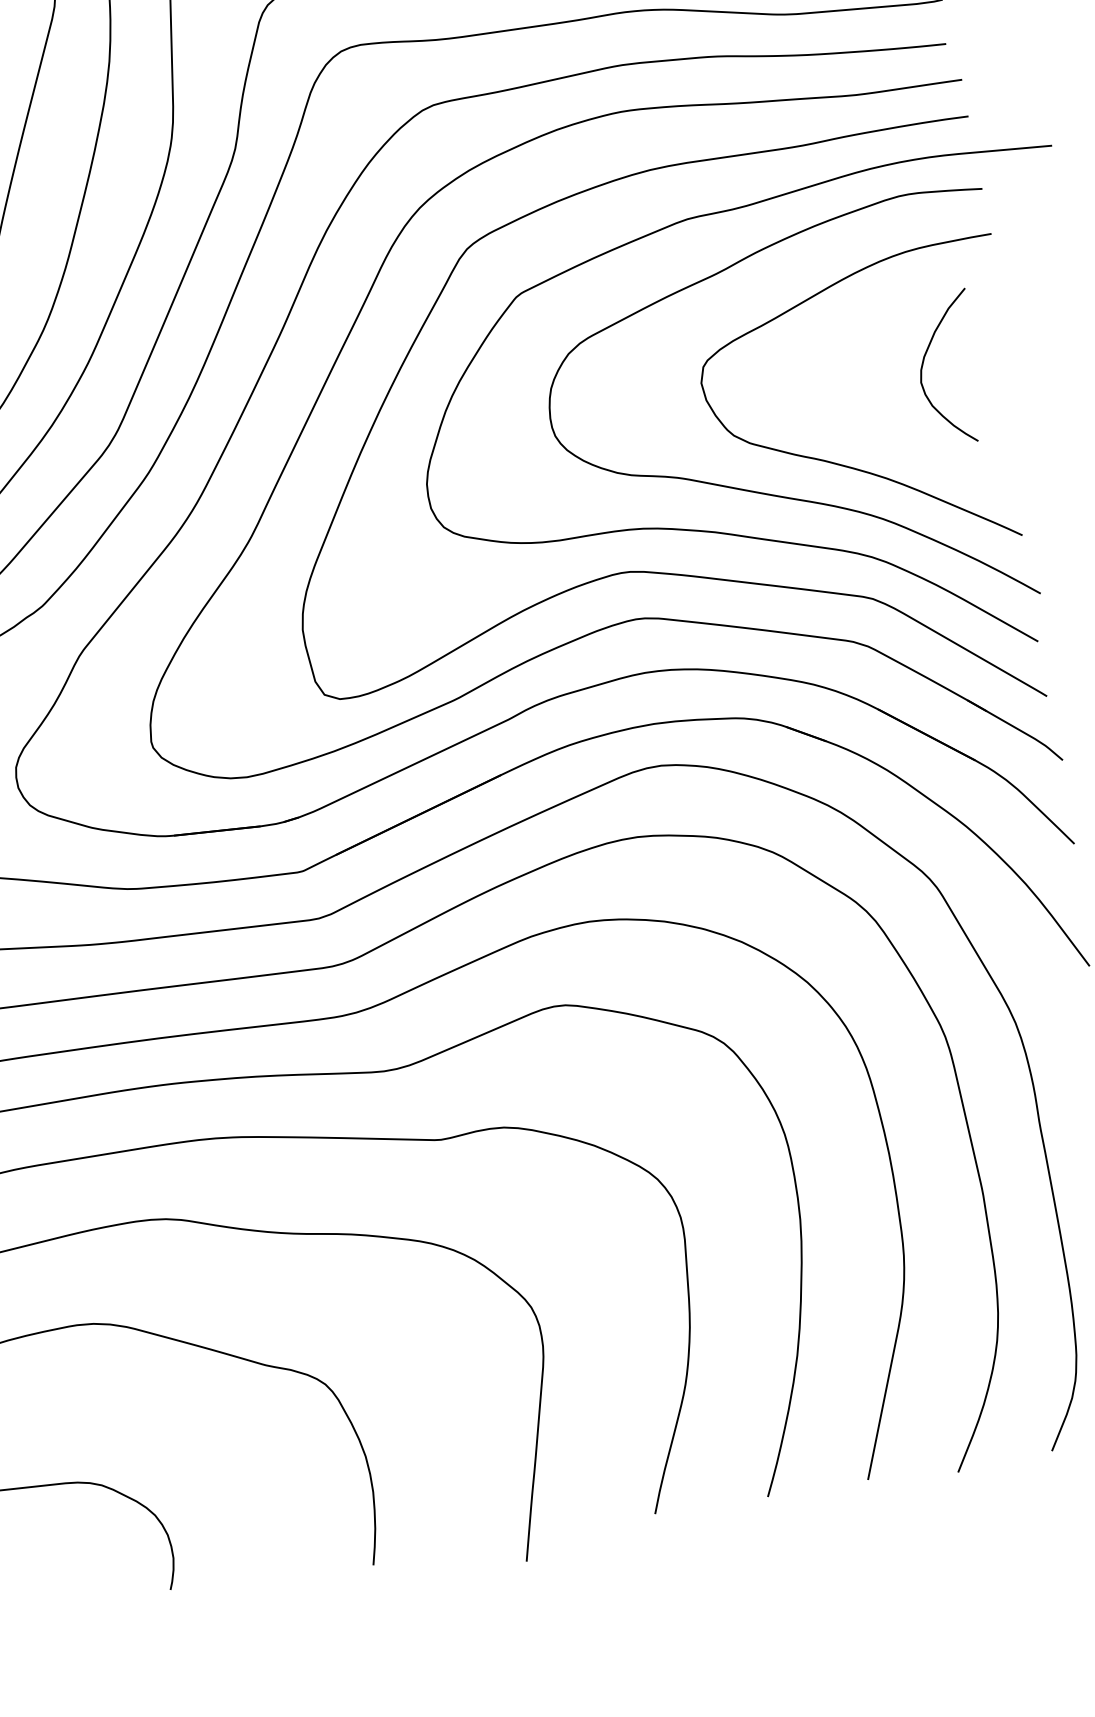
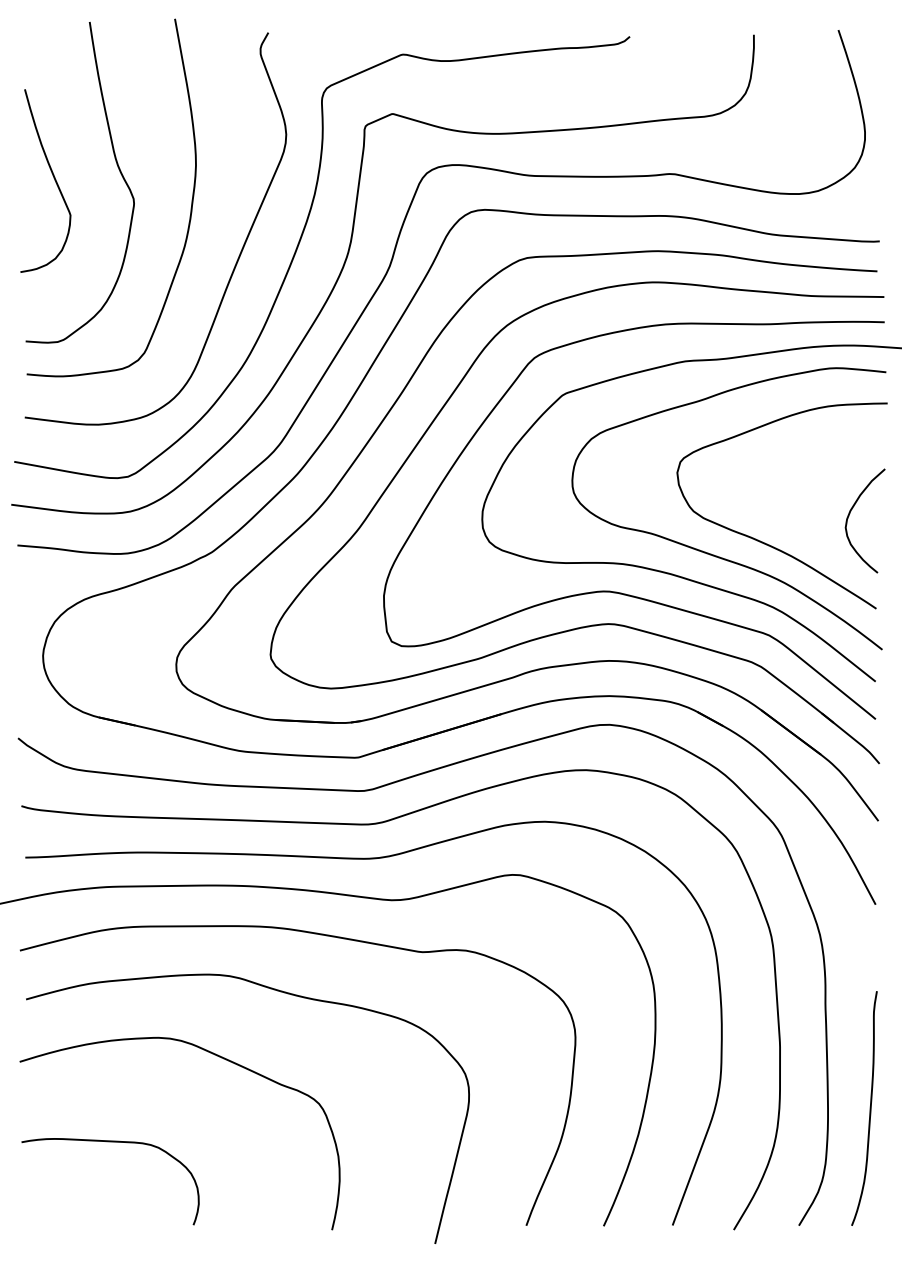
curve: (924, 365) -> (849, 516), moved

